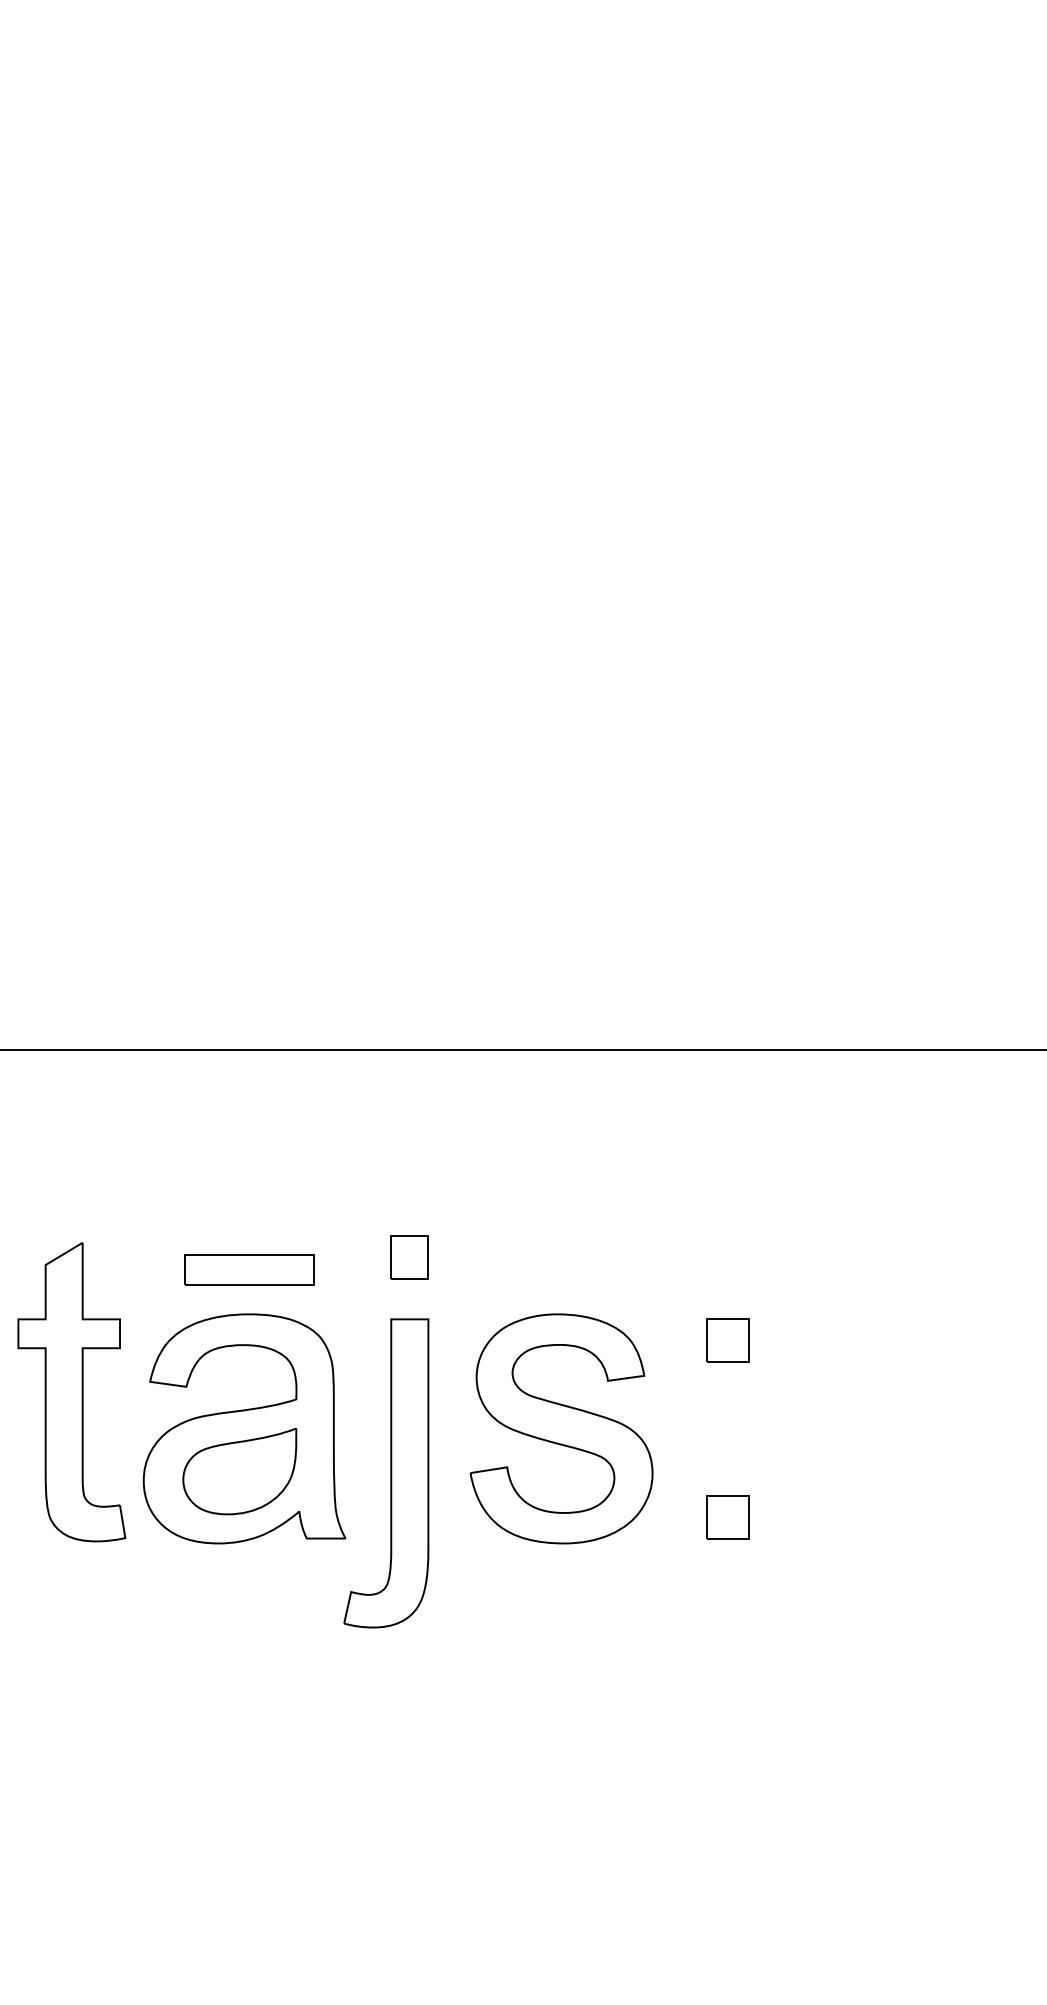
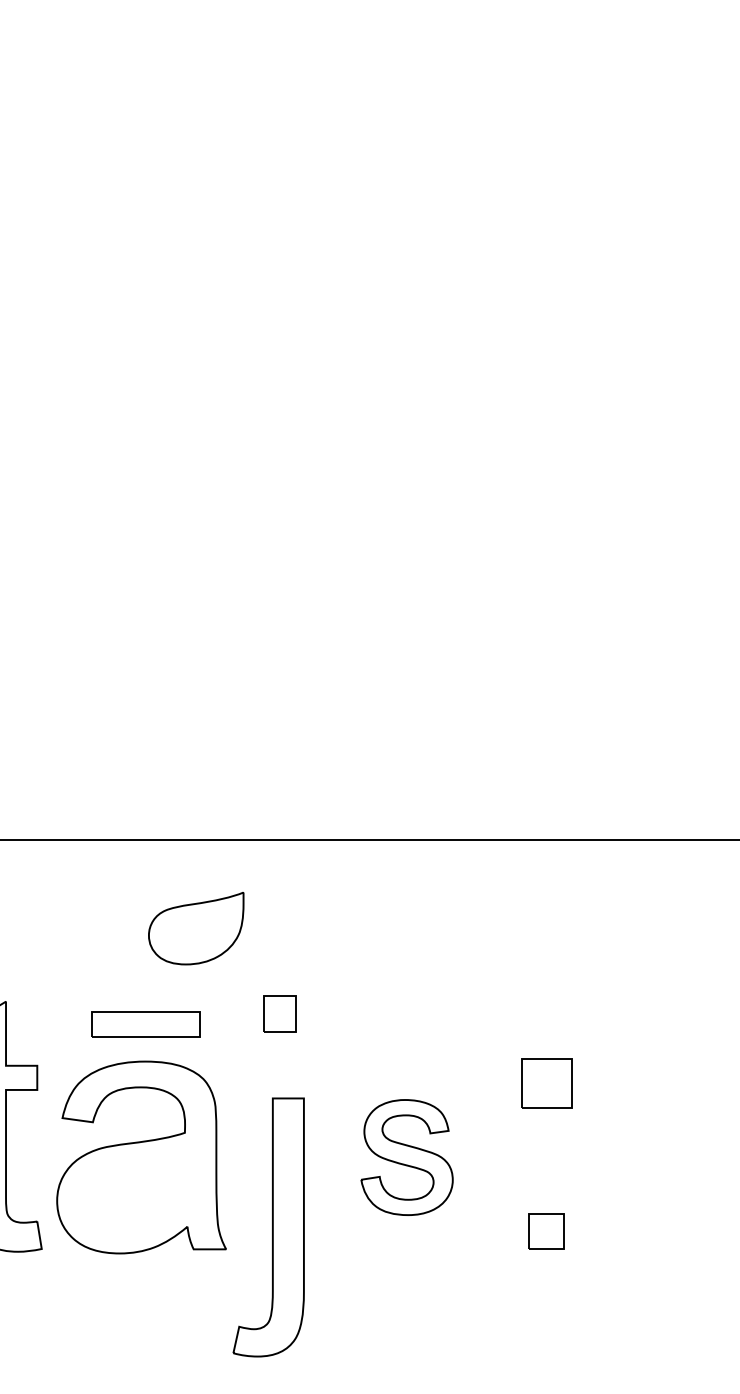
part: (727, 1340) -> (546, 1083), size x1.4
part: (561, 1428) -> (407, 1157), size x0.6
part: (239, 1471) -> (195, 928), moved
part: (386, 1473) -> (268, 1227), moved

